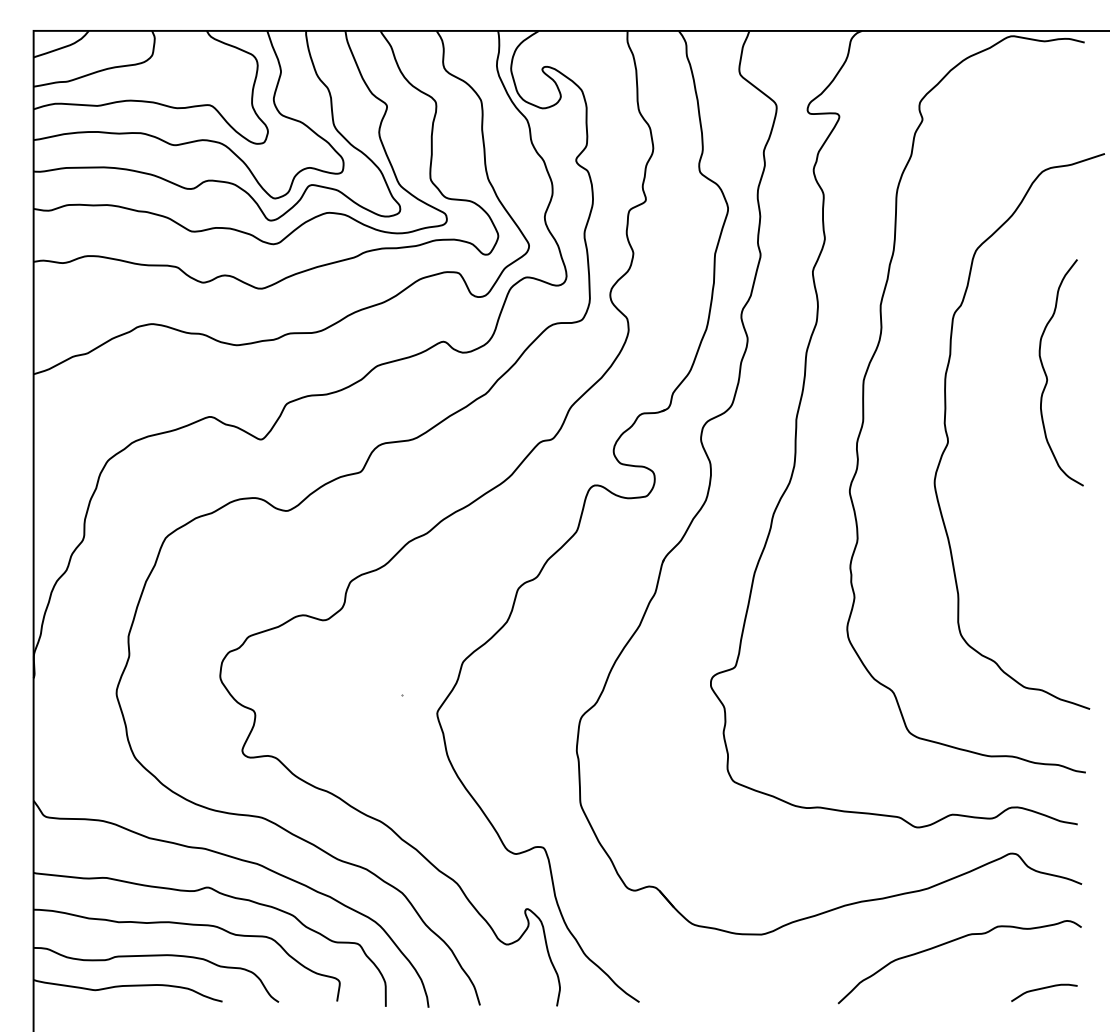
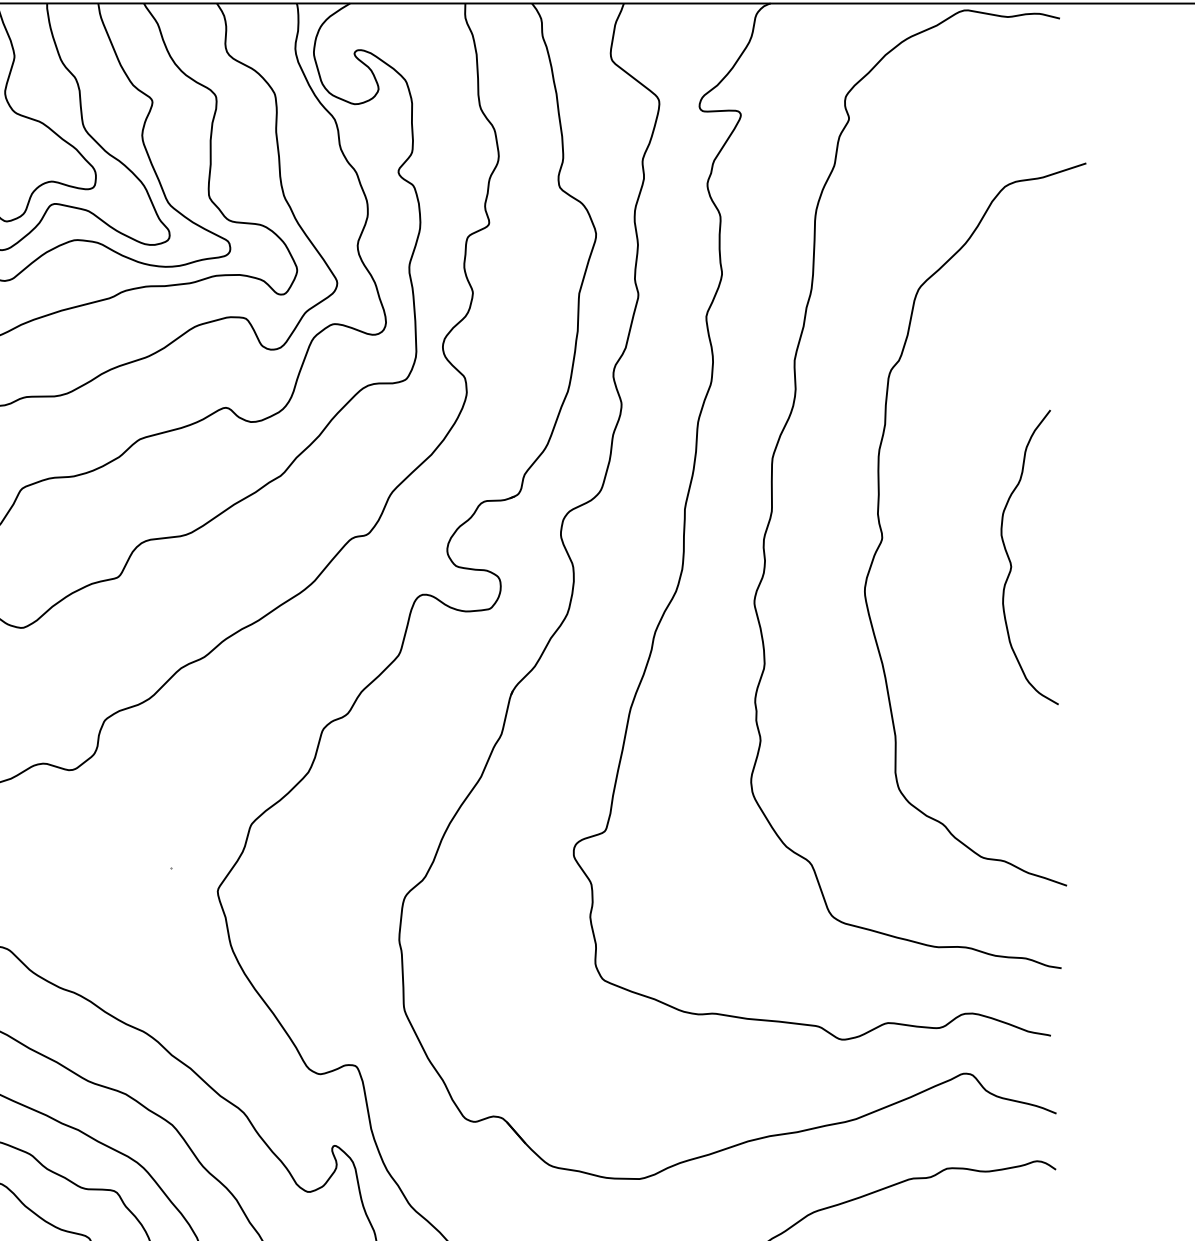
curve: (1047, 375) -> (1011, 560), moved

